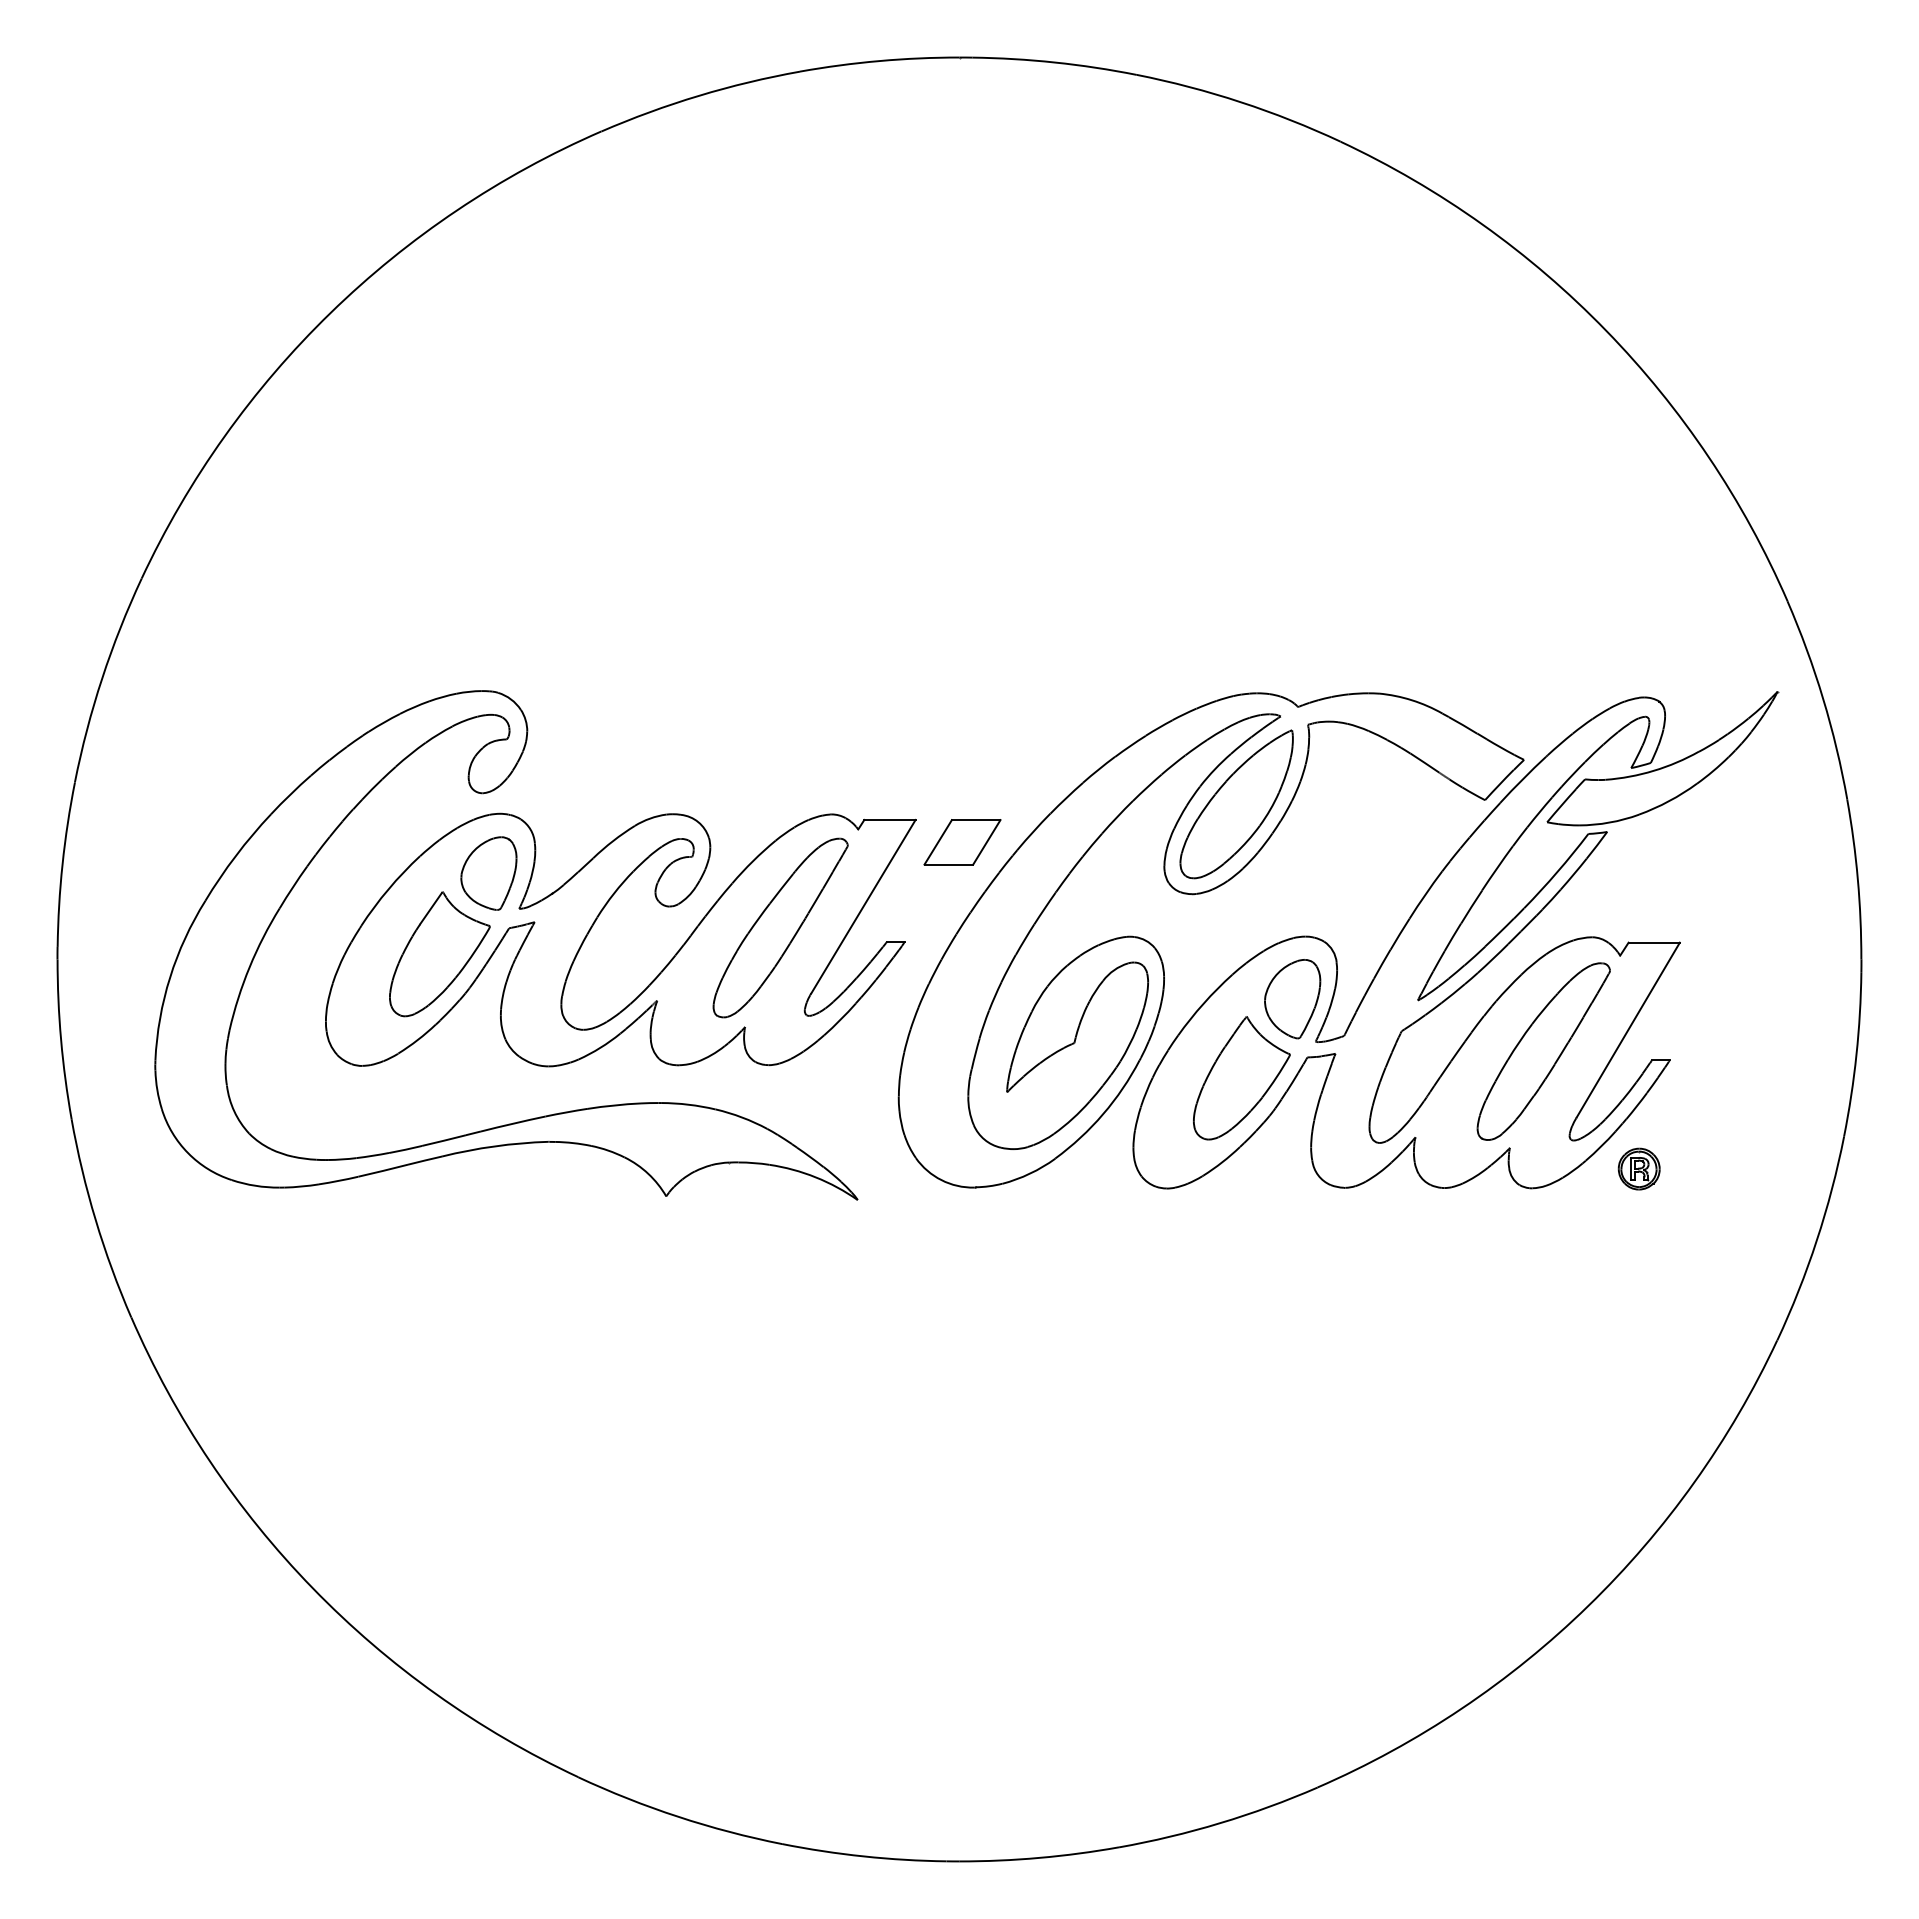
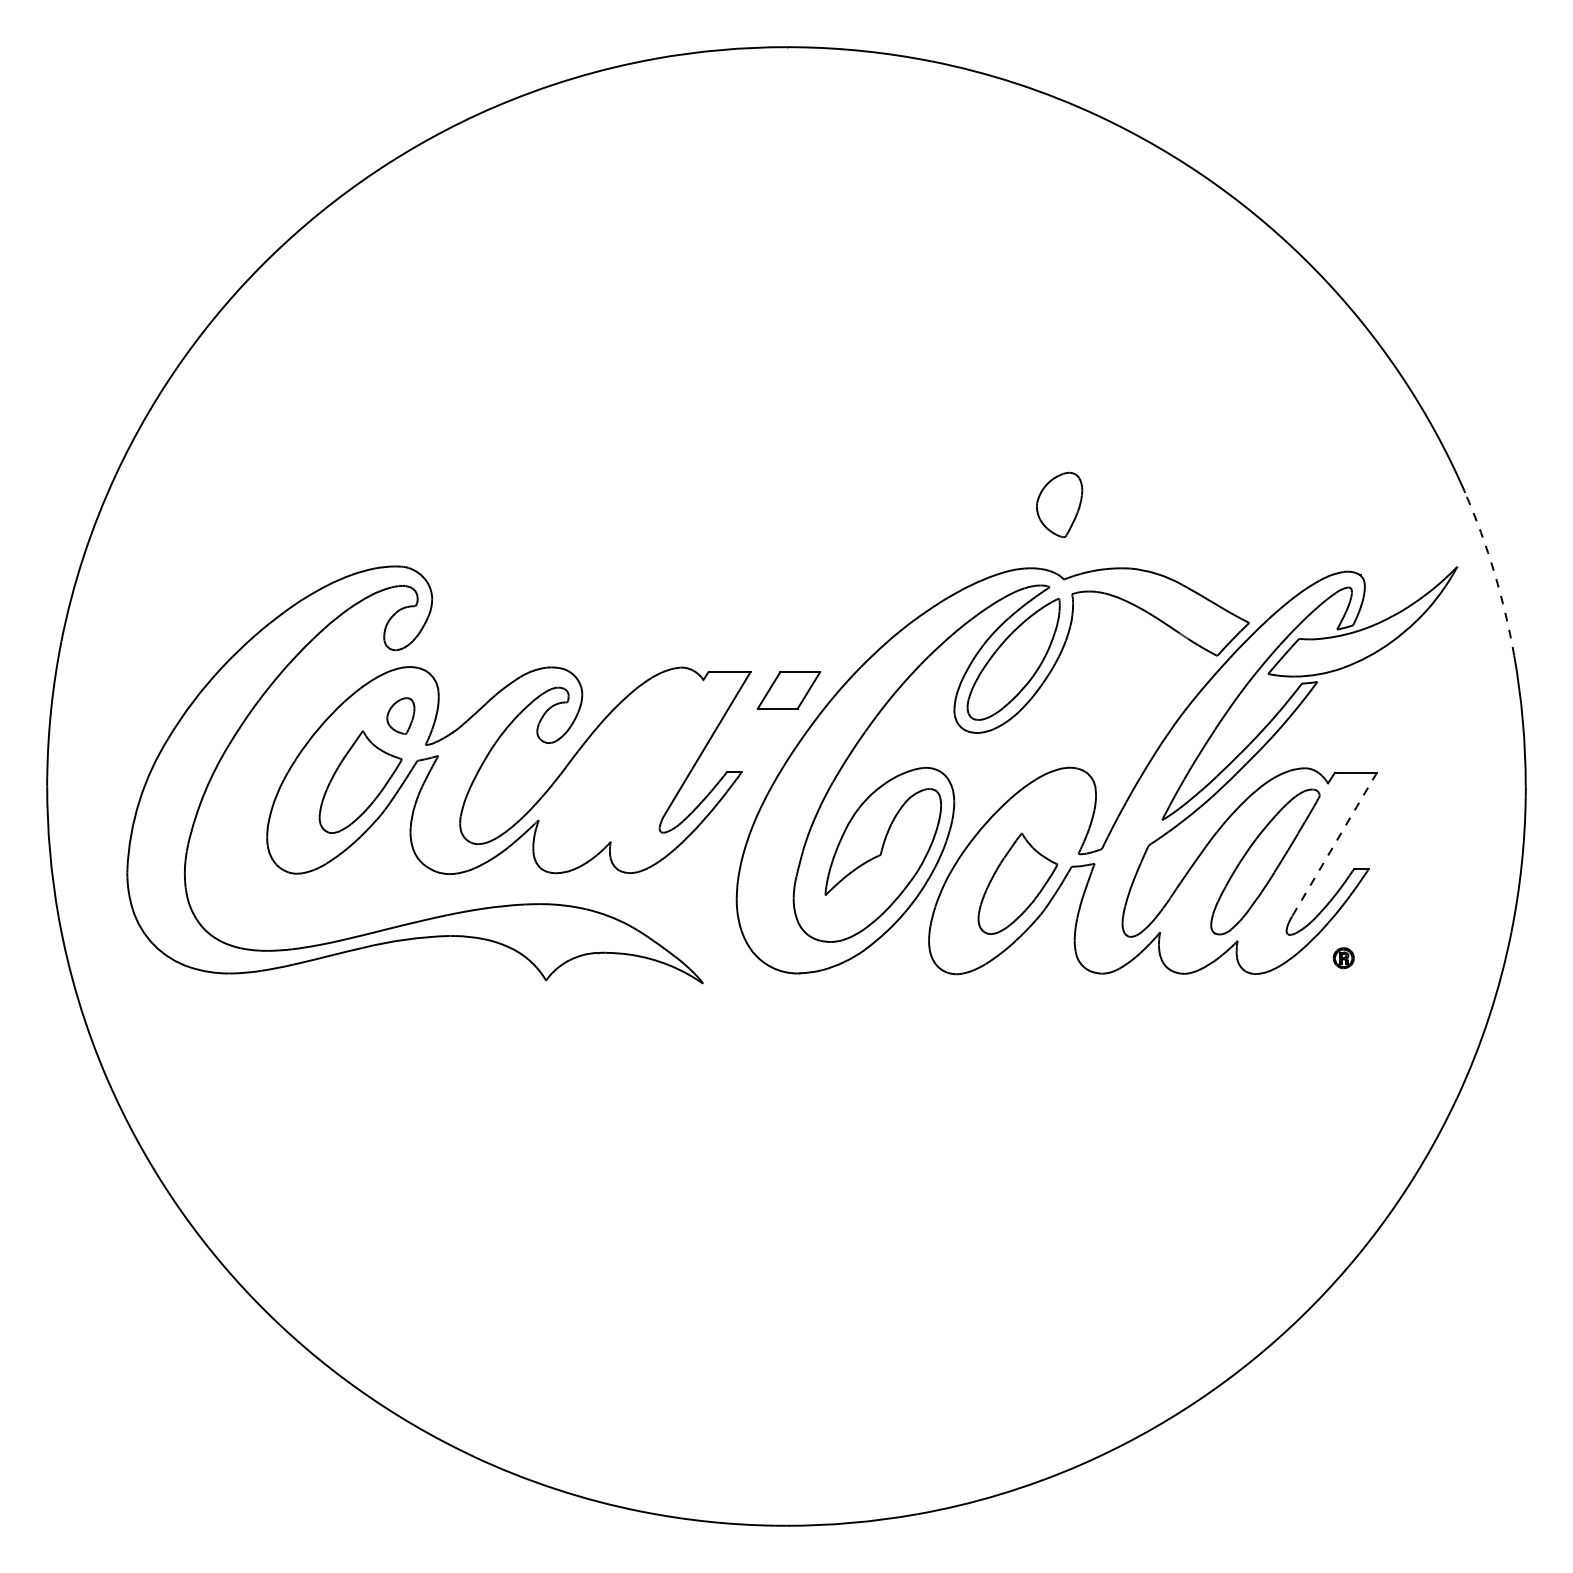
arc: (1823, 698) -> (1494, 572), solid -> dashed
part: (488, 872) -> (400, 715), size x0.6
part: (780, 927) -> (639, 760), removed
part: (1292, 998) -> (1059, 504), moved
line: (1628, 1030) -> (1334, 844), solid -> dashed
part: (1639, 1168) -> (1343, 957), size x0.6

